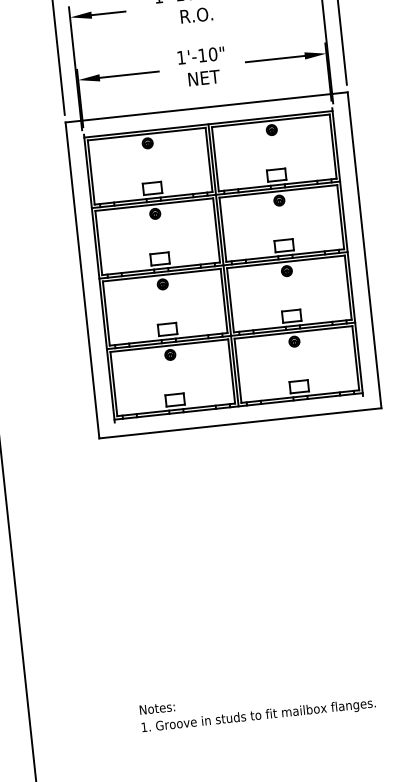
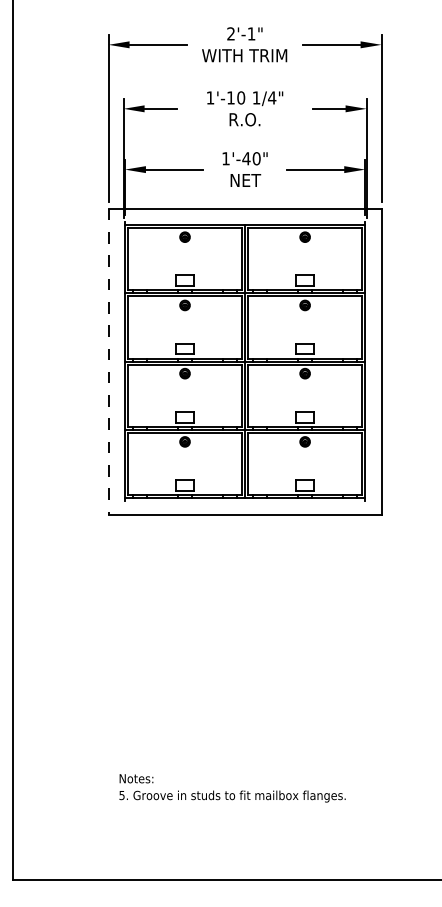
text: (202, 55) -> (246, 158), 1'-10" -> 1'-40"
line: (82, 280) -> (108, 361), solid -> dashed
text: (143, 727) -> (121, 795), 1. -> 5.

